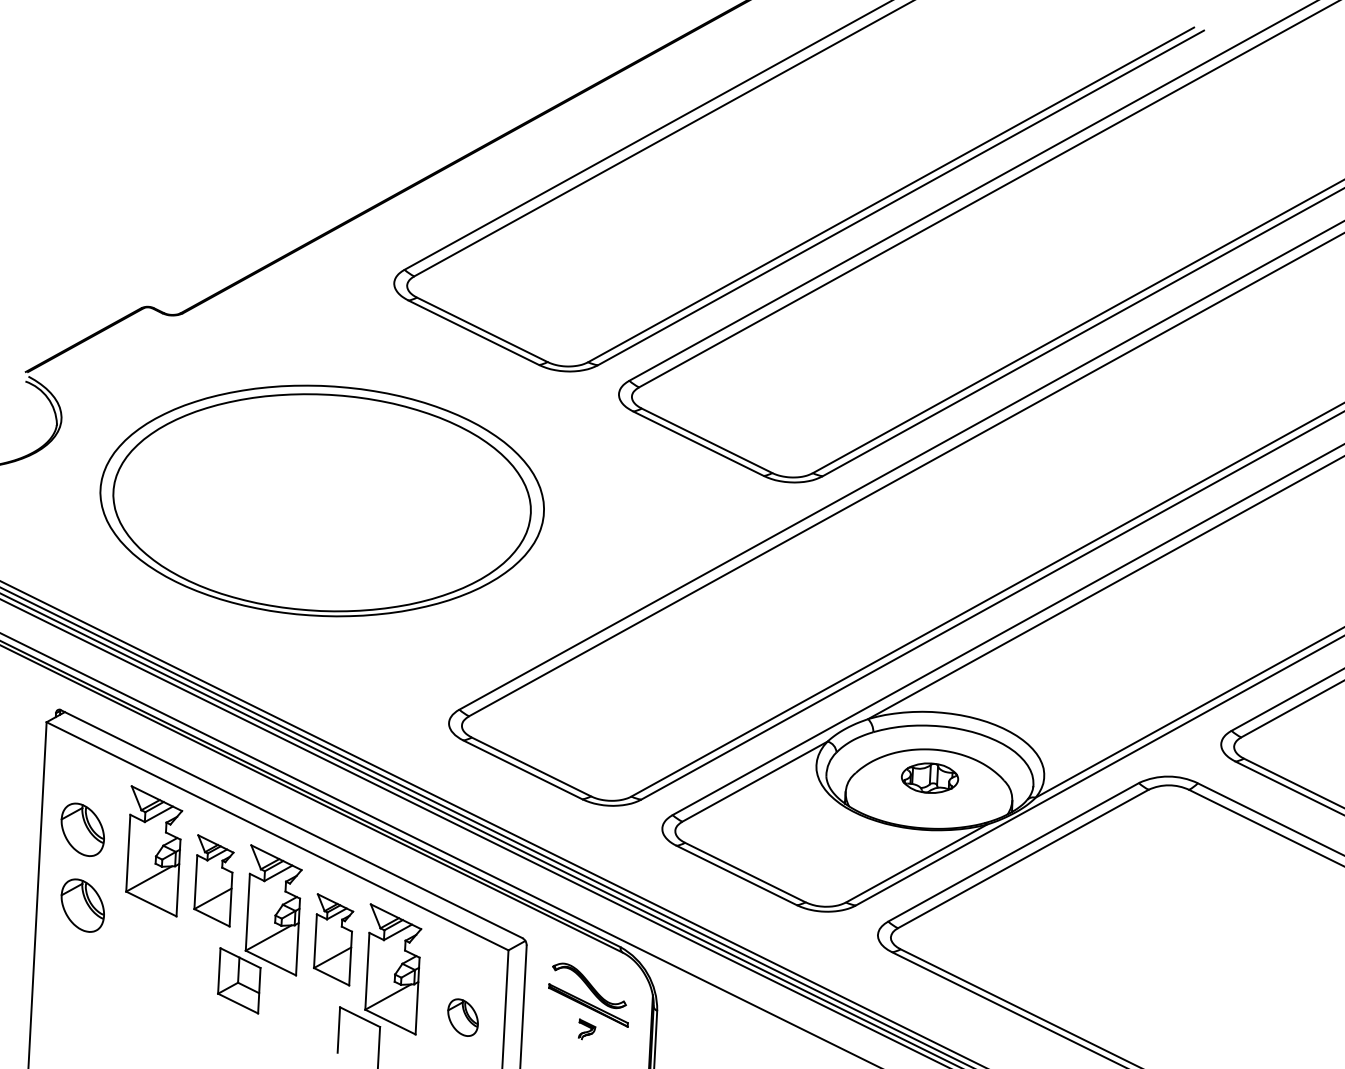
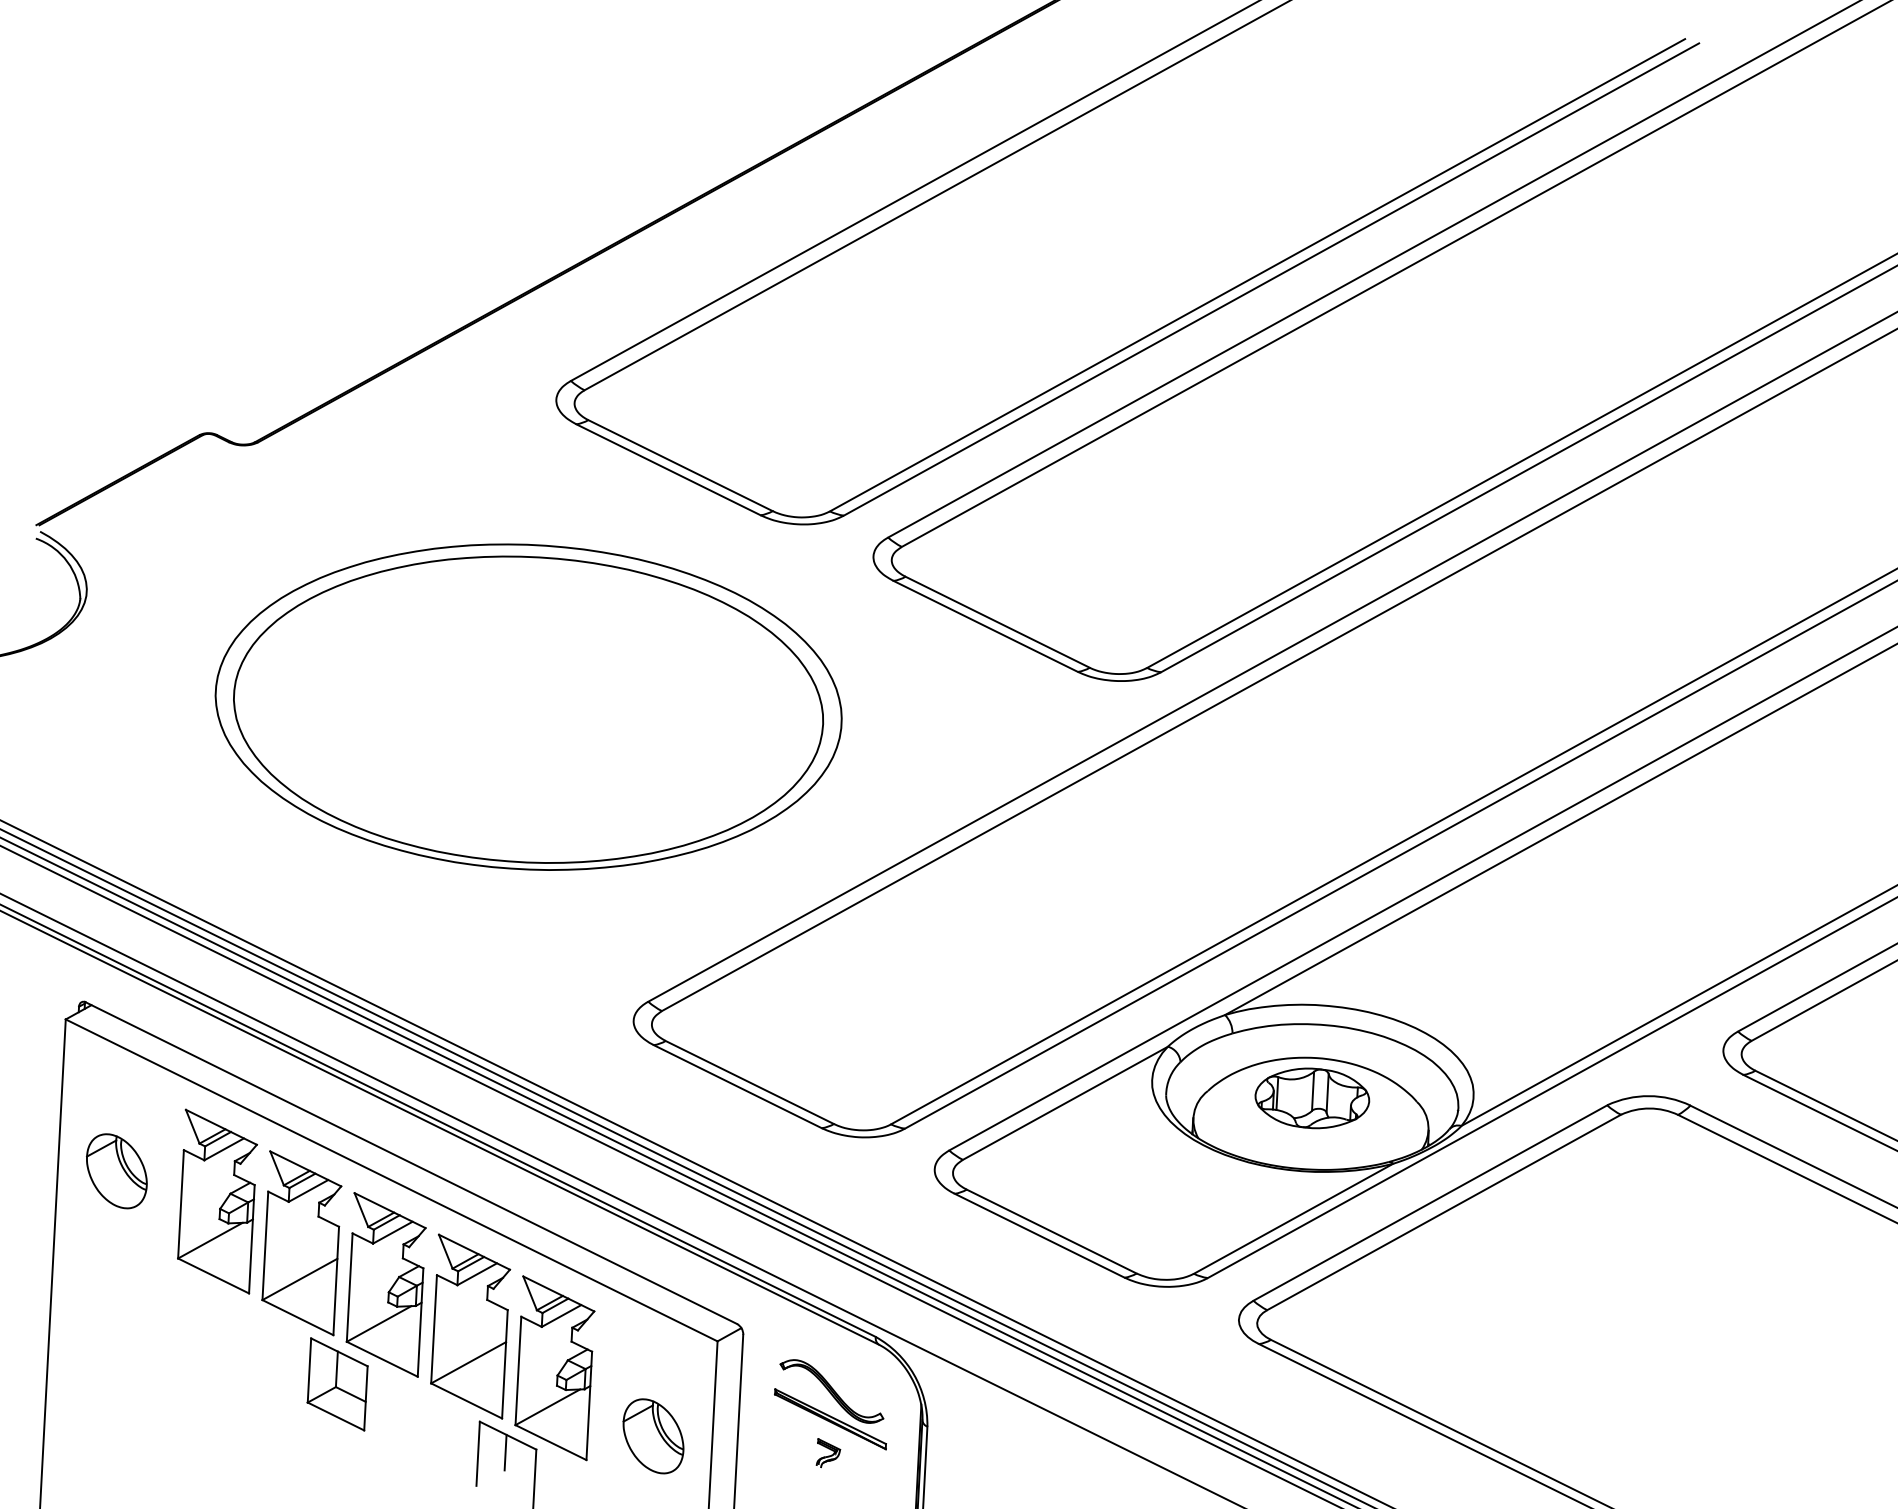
part: (322, 500) -> (528, 706), moved
part: (930, 778) -> (1312, 1098), size x1.43
part: (213, 881) -> (301, 1243), size x1.43
part: (82, 905) -> (116, 1278), removed
part: (333, 939) -> (470, 1326), size x1.43
part: (463, 1017) -> (653, 1436), size x1.43
line: (358, 1029) -> (505, 1452), added

